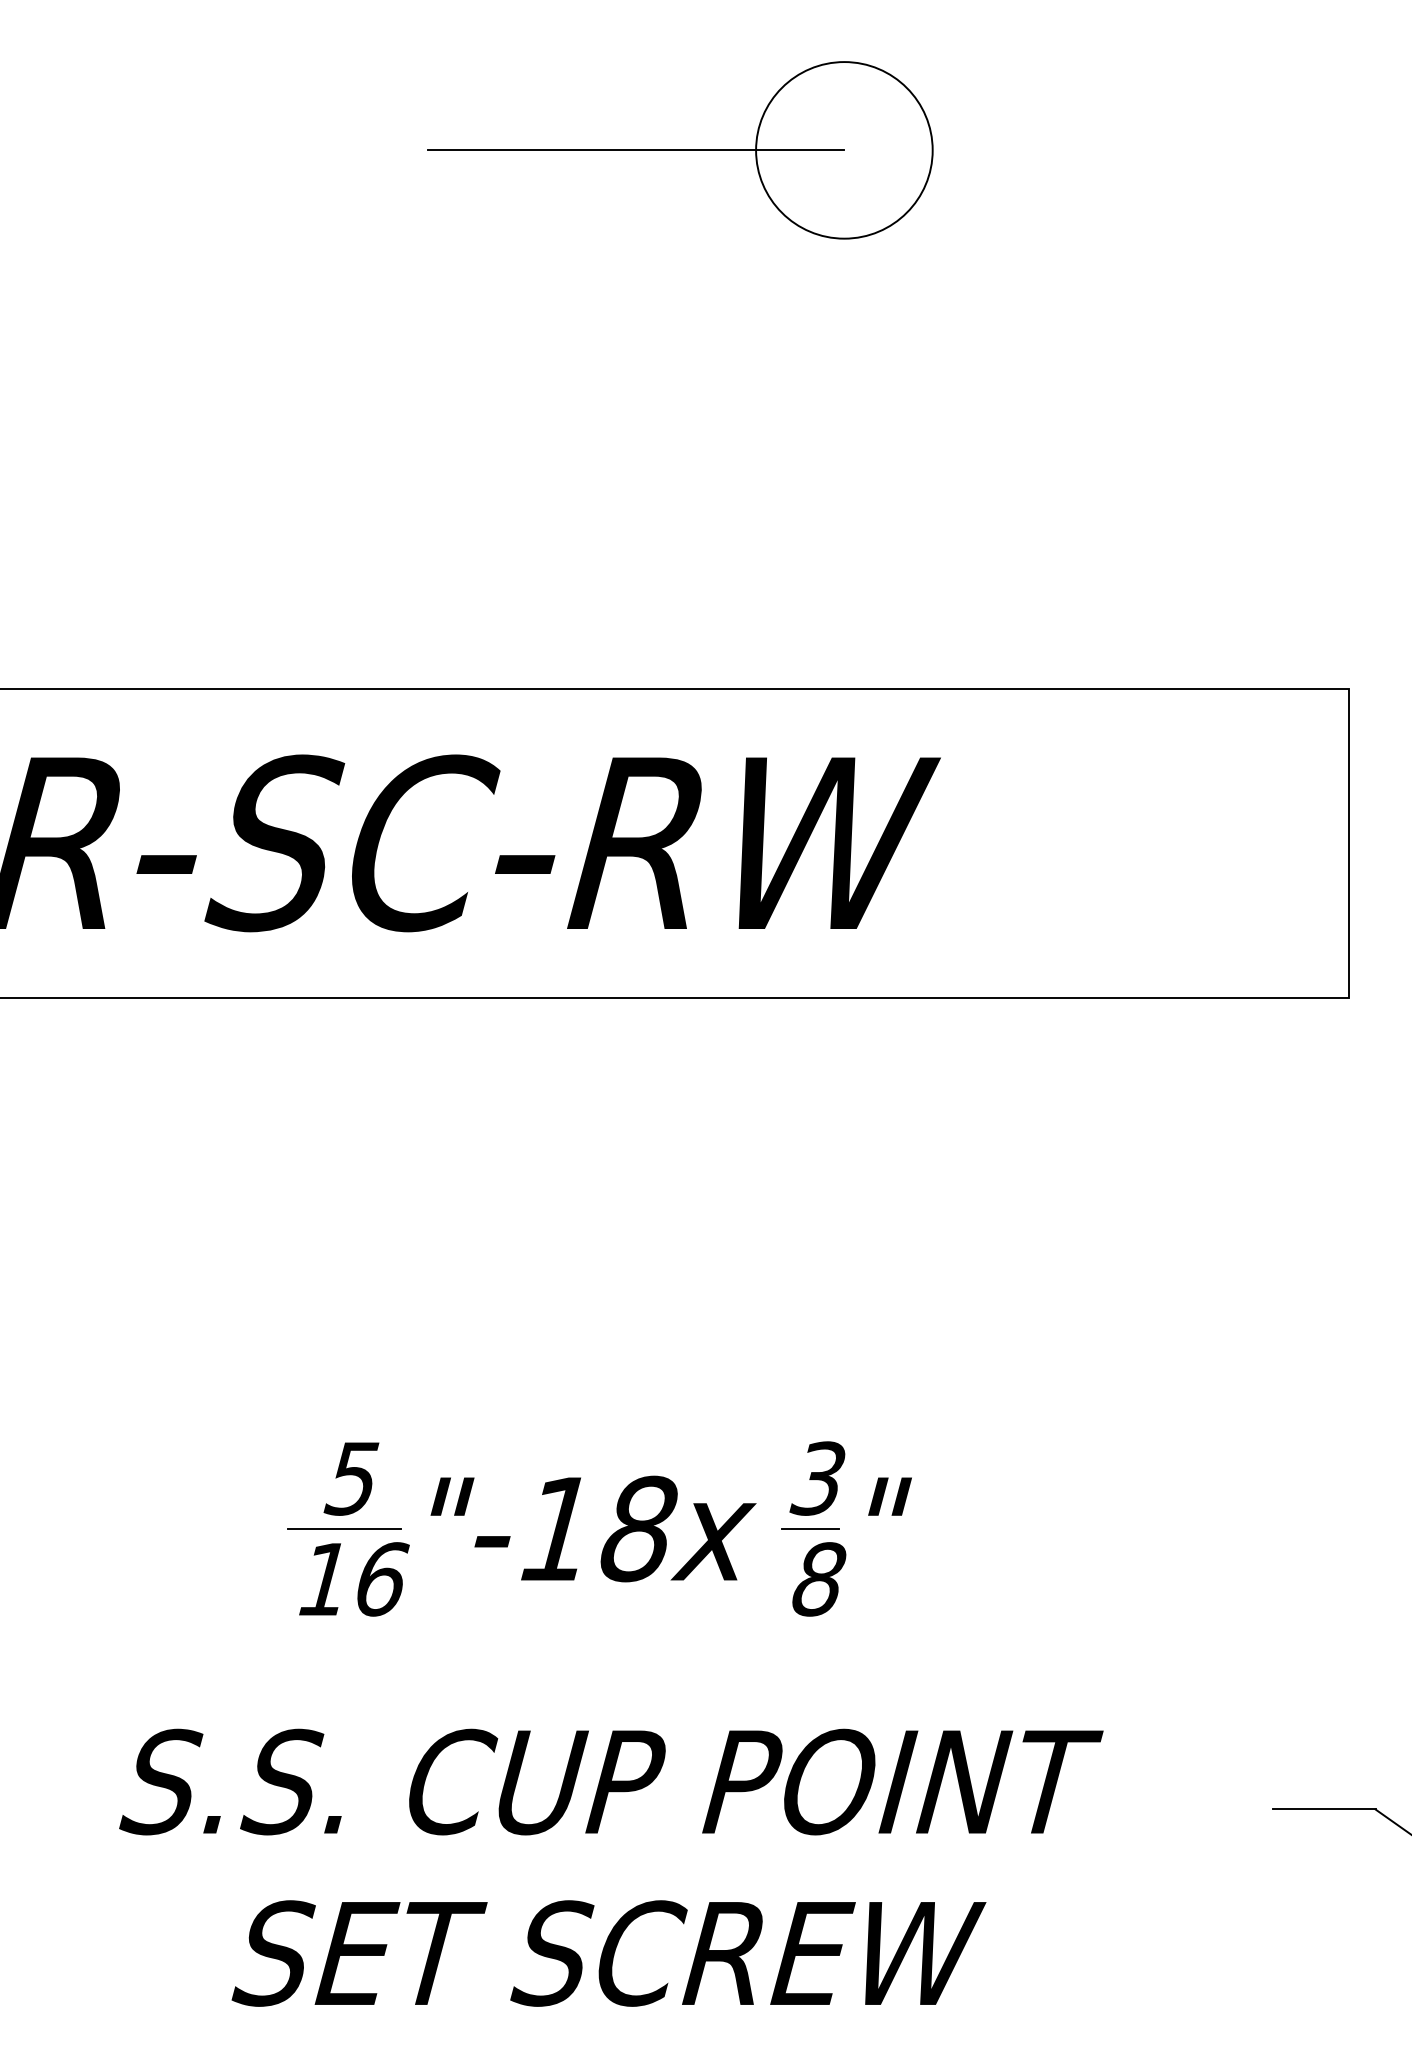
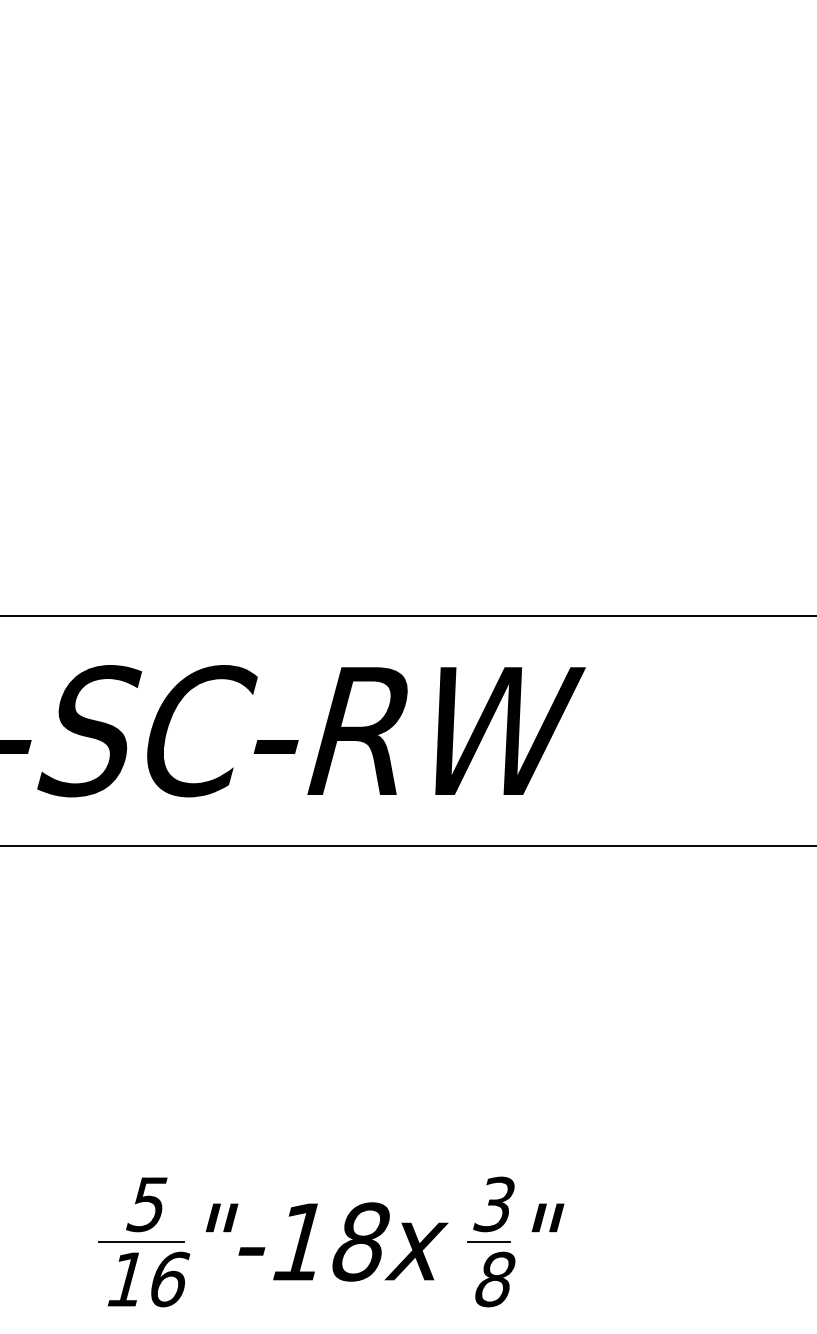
part: (680, 150) -> (391, 214), removed

